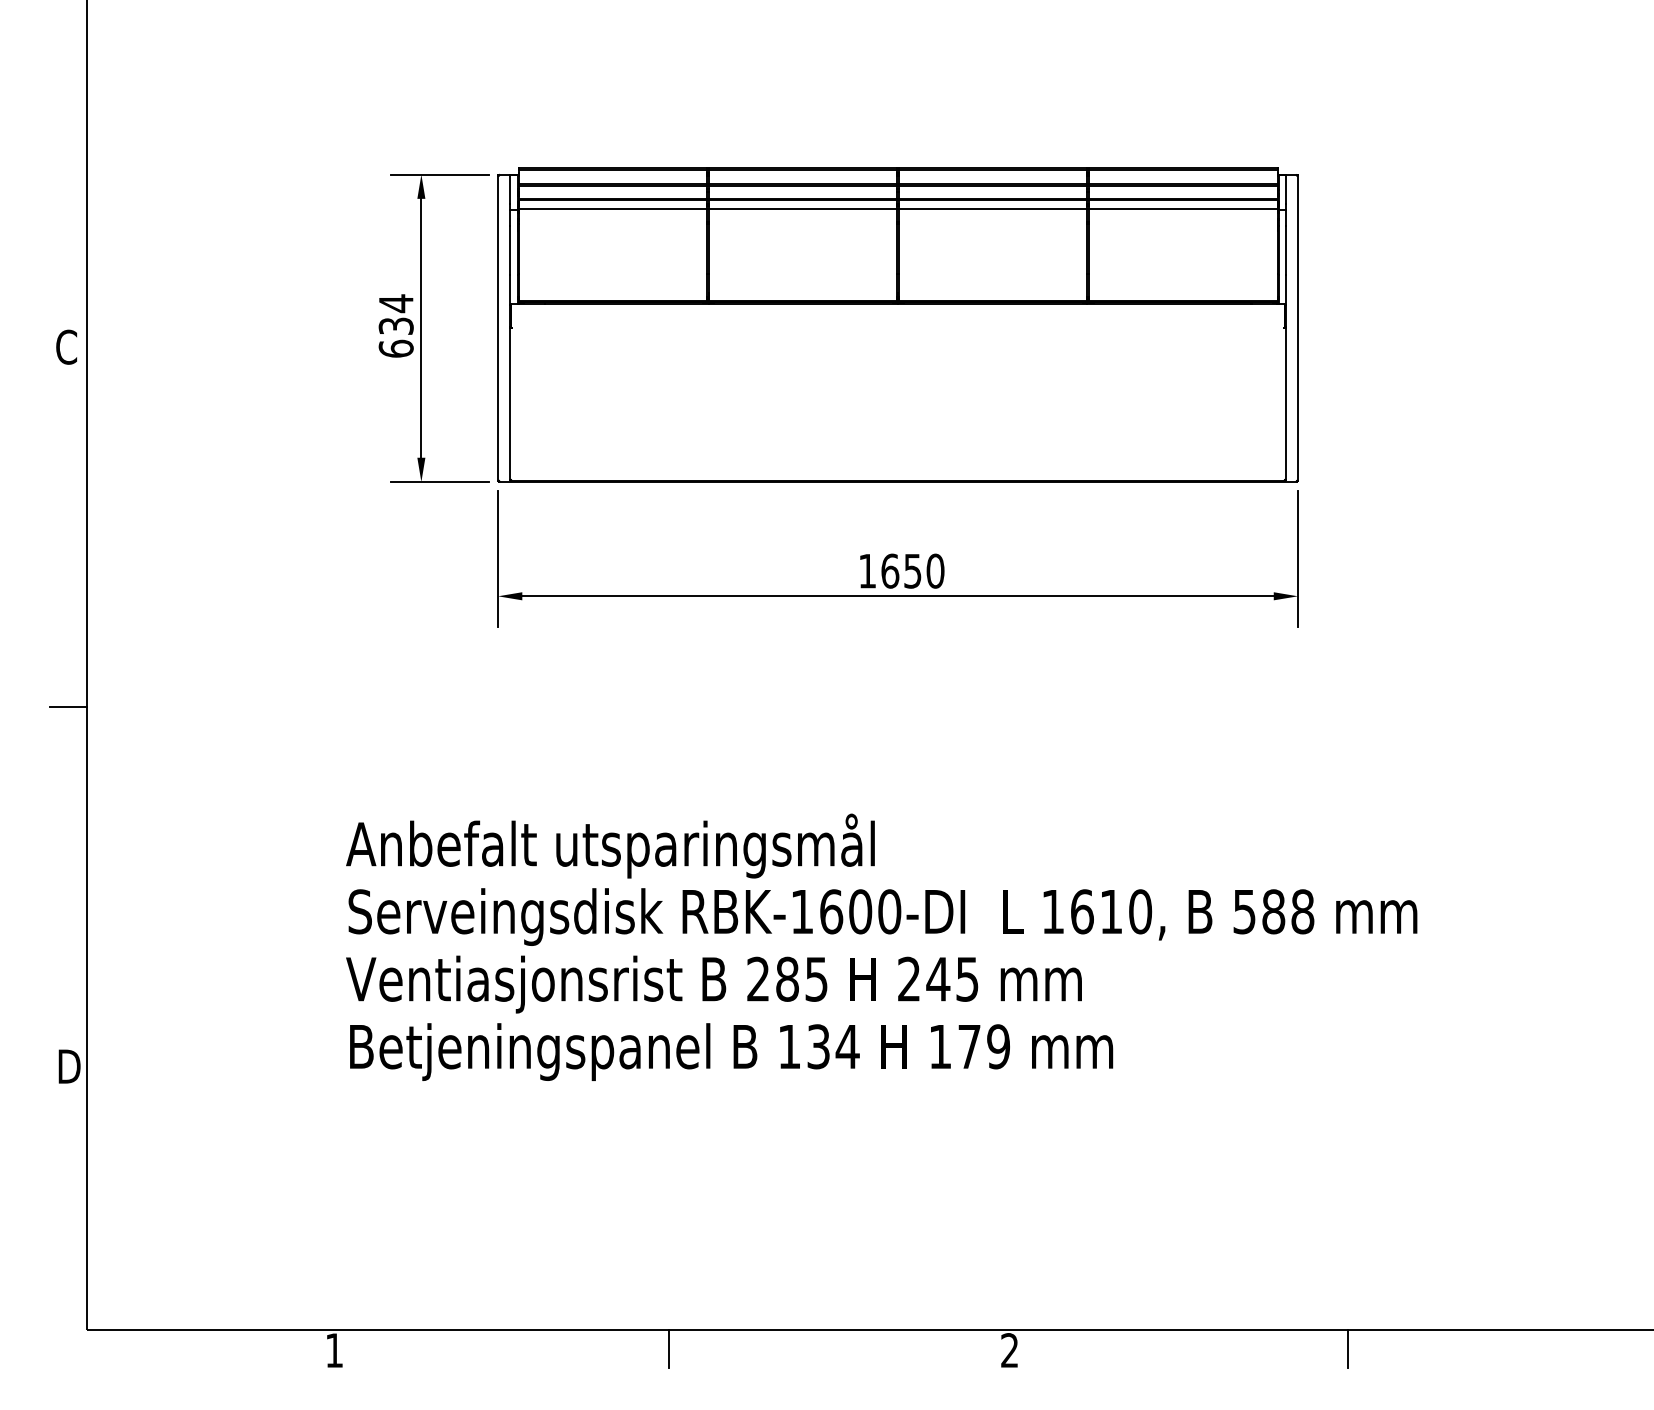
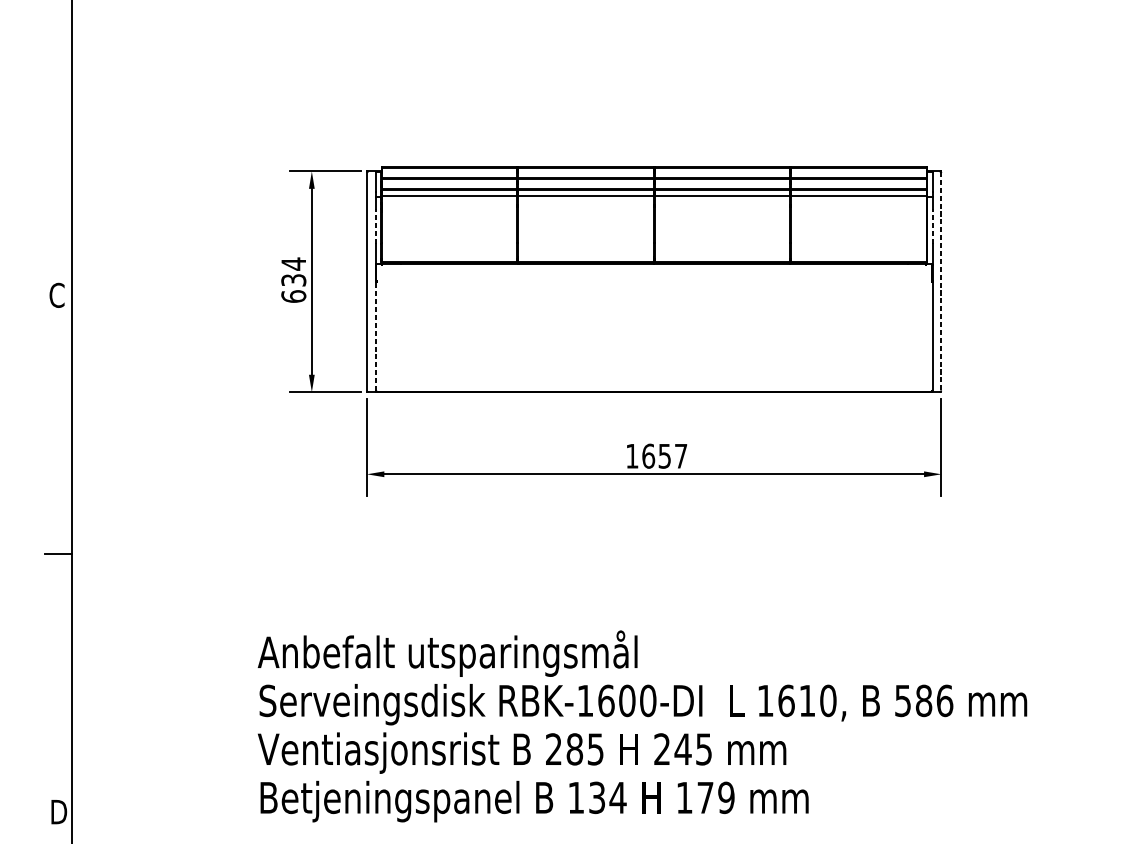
line: (510, 250) -> (375, 225), solid -> dashed
line: (1285, 250) -> (932, 225), solid -> dashed
line: (1298, 328) -> (941, 281), solid -> dashed
line: (510, 404) -> (375, 336), solid -> dashed
text: (935, 570) -> (681, 455), 1650 -> 1657
text: (1302, 911) -> (944, 700), 588 -> 586

